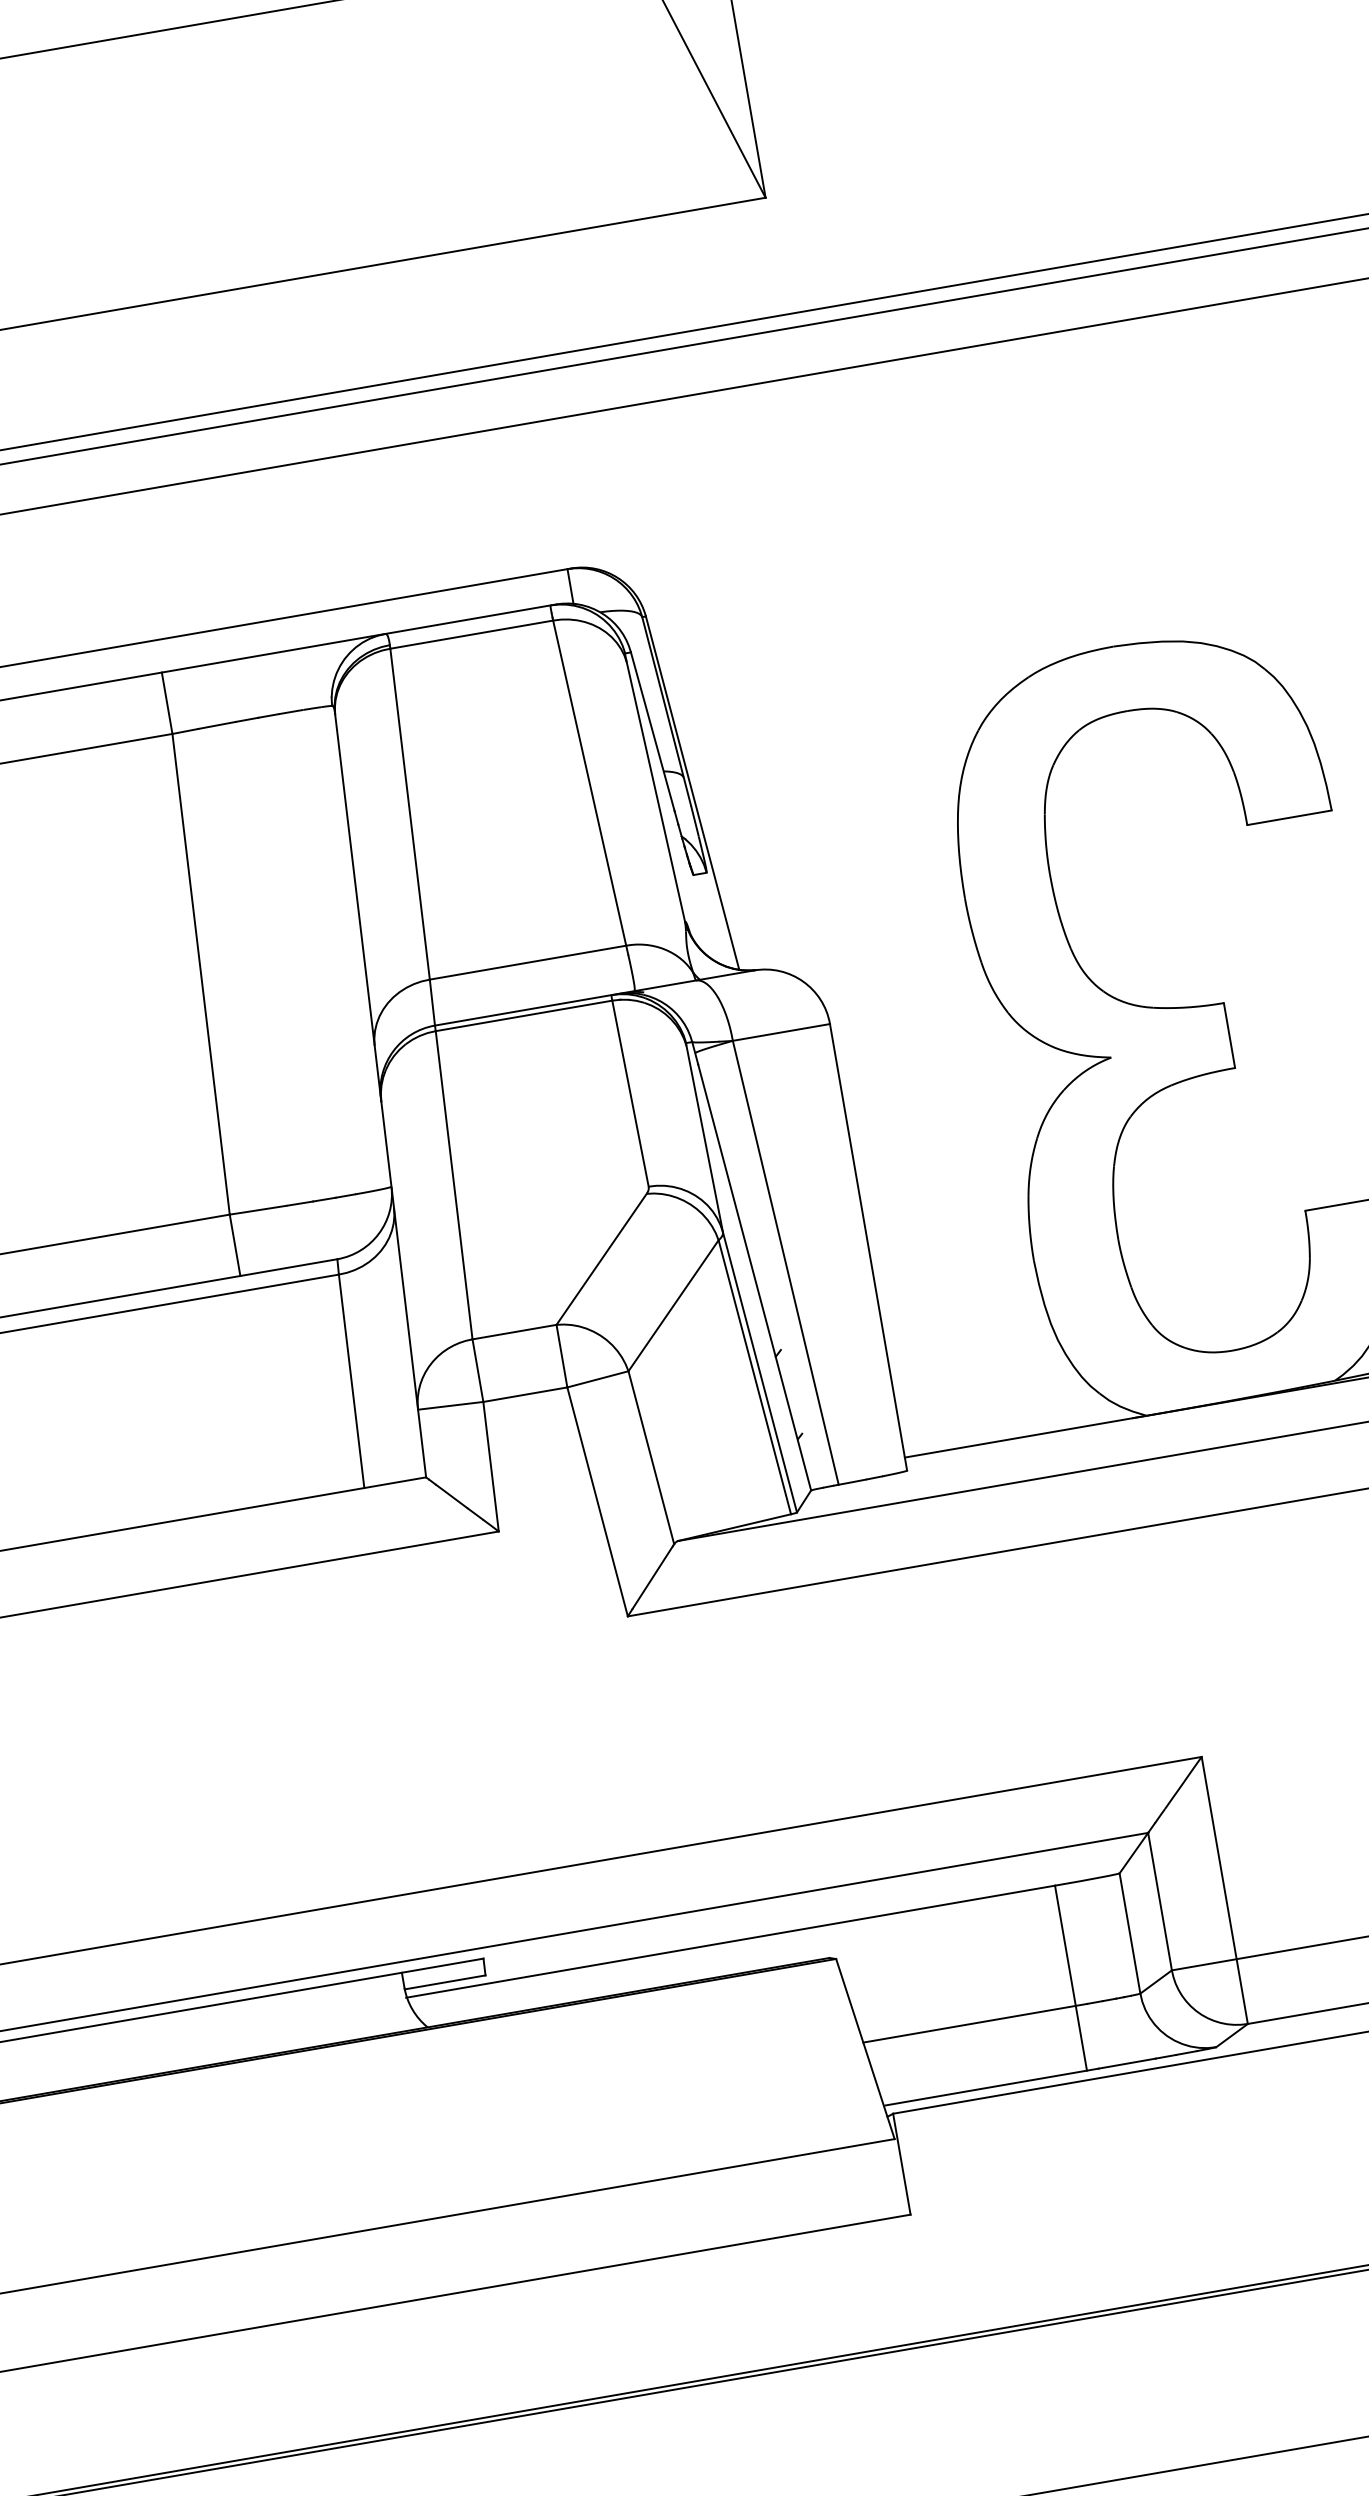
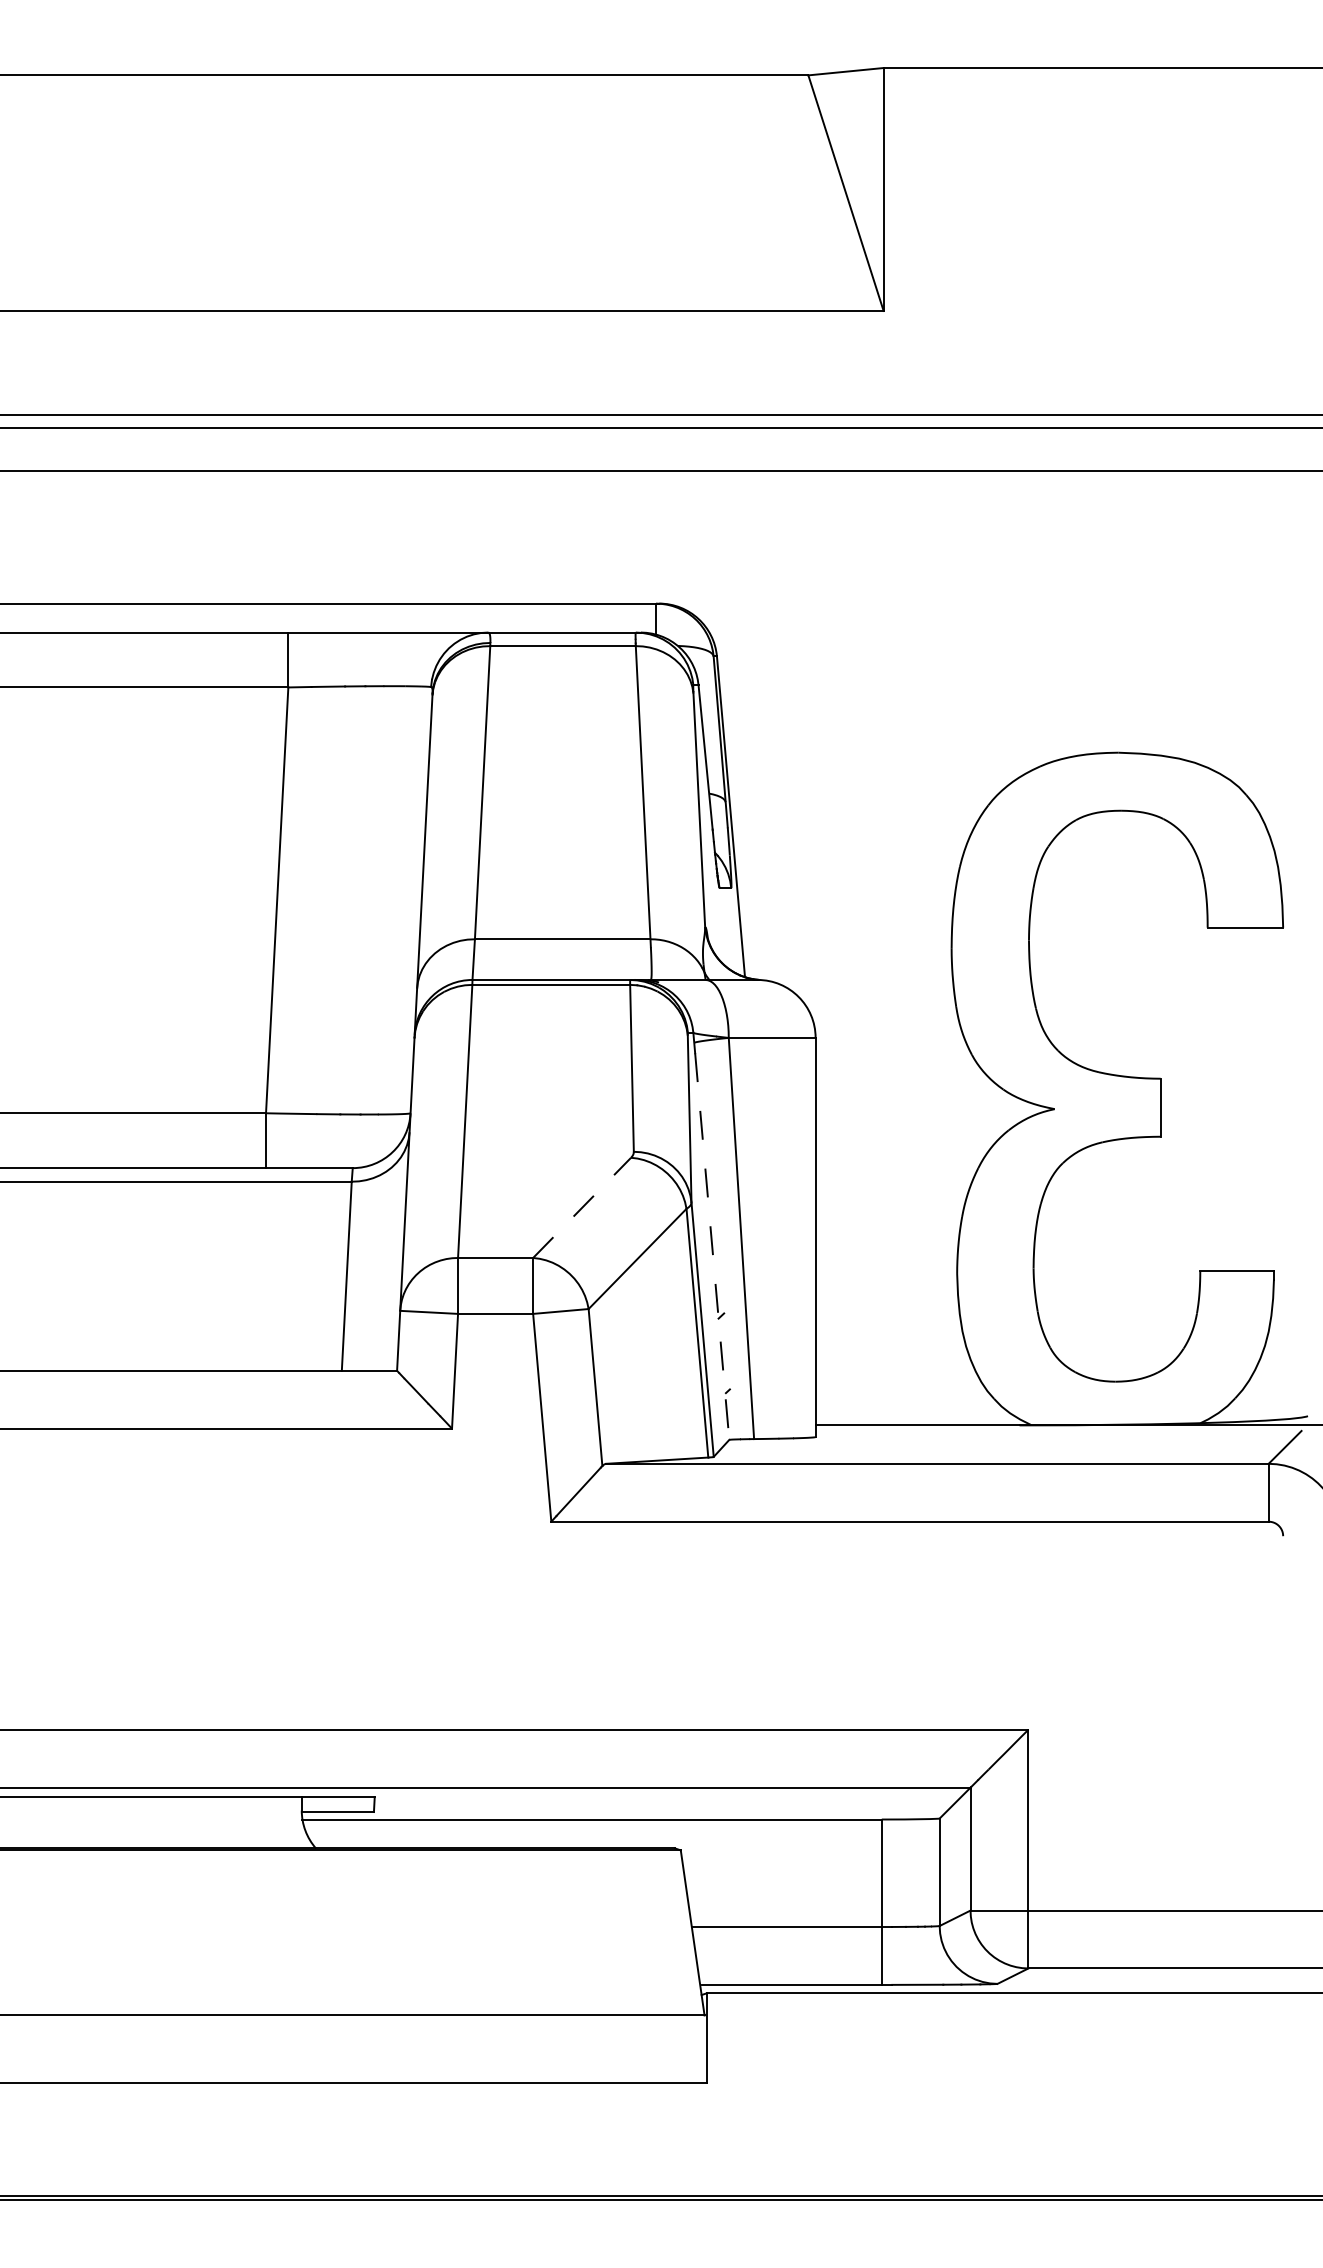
line: (601, 1258) -> (582, 1207), solid -> dashed
line: (755, 1278) -> (712, 1247), solid -> dashed

